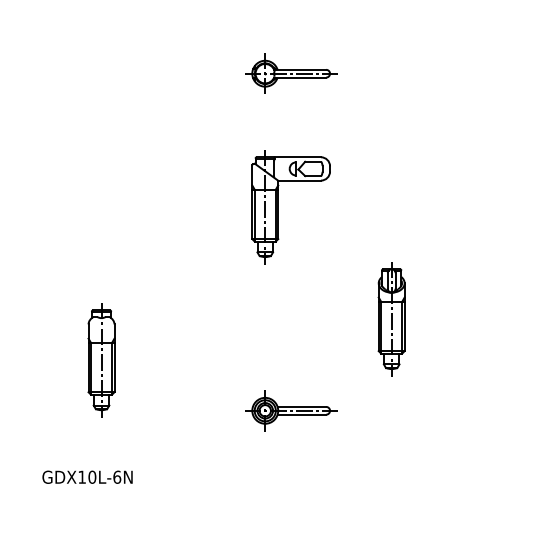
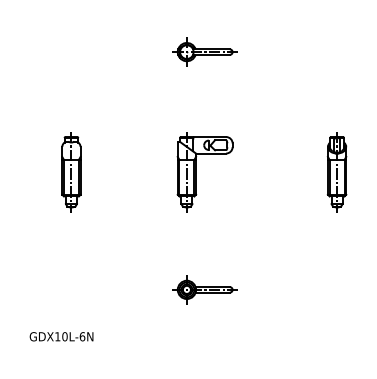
part: (278, 207) -> (196, 172), moved
part: (390, 319) -> (336, 172), moved
part: (101, 360) -> (71, 172), moved

